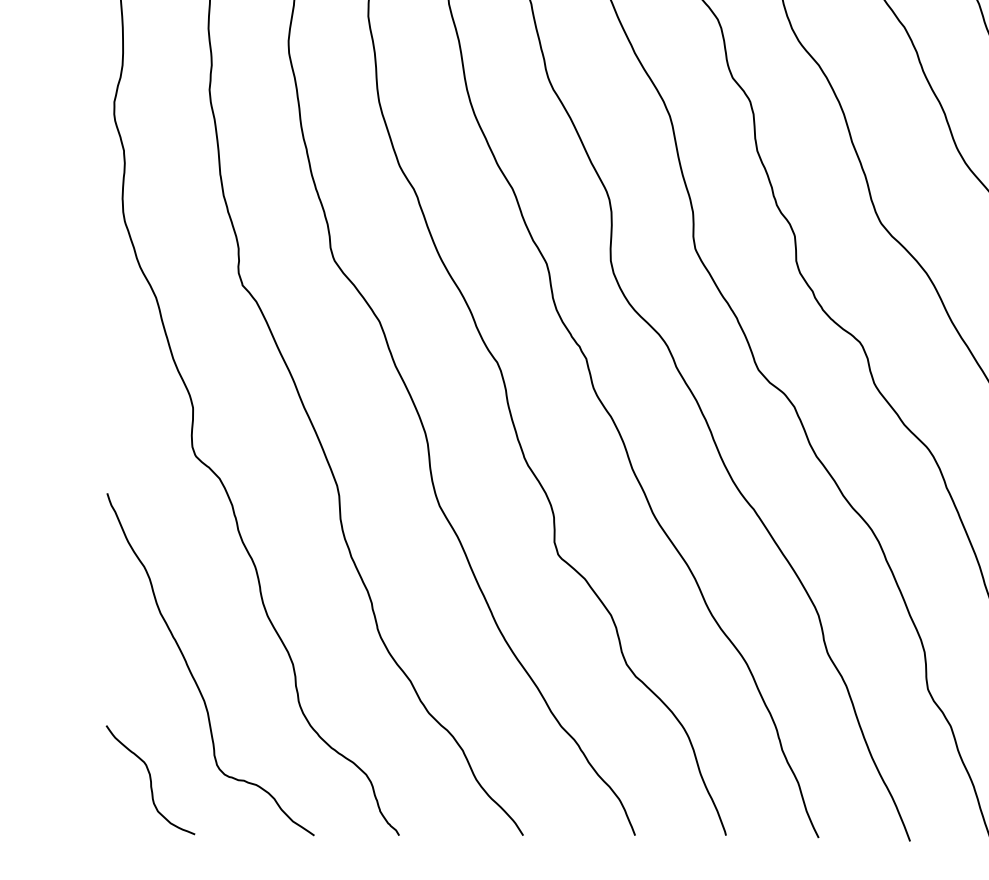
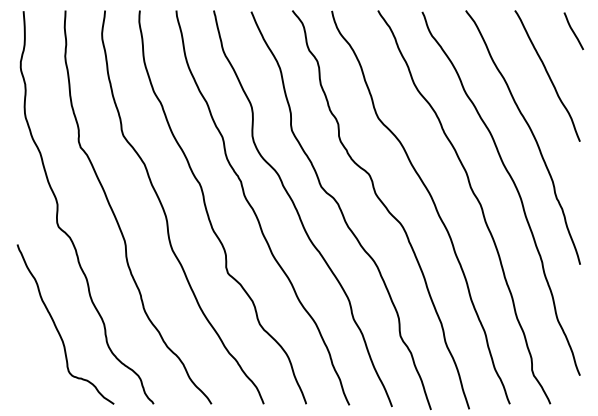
curve: (150, 780) -> (37, 378), removed

